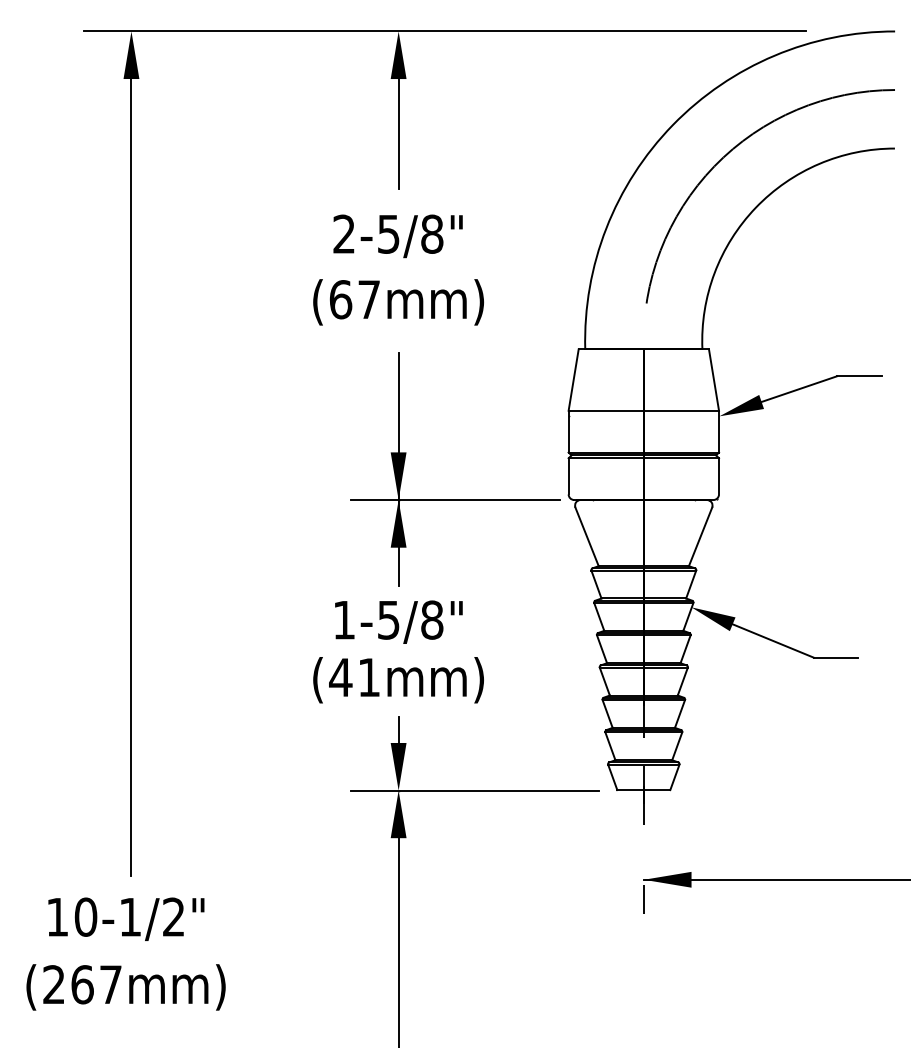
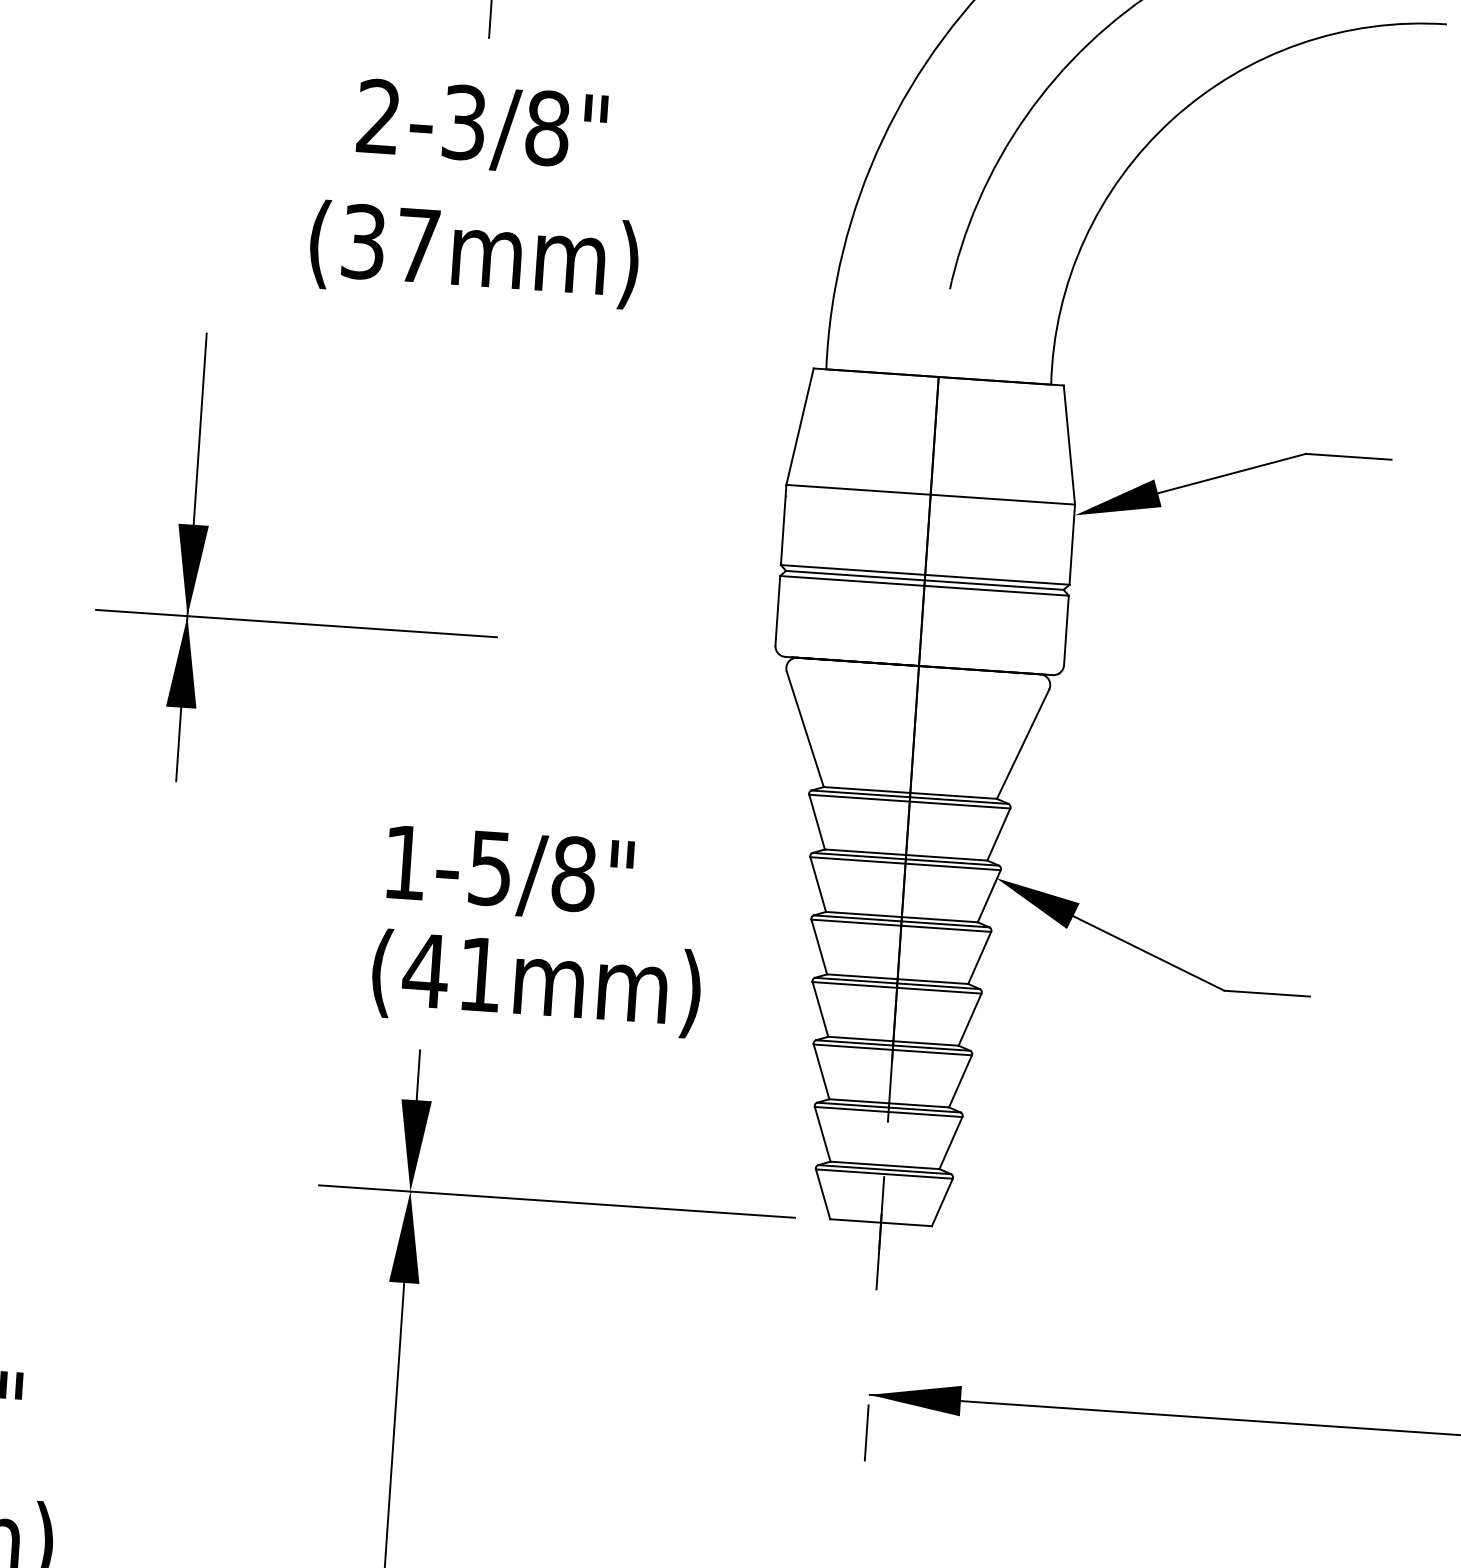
text: (388, 233) -> (463, 121), 2-5/8" -> 2-3/8"
text: (340, 299) -> (363, 241), (67mm) -> (37mm)
part: (455, 499) -> (296, 622), moved
text: (398, 621) -> (509, 872), moved
text: (398, 680) -> (536, 984), moved

